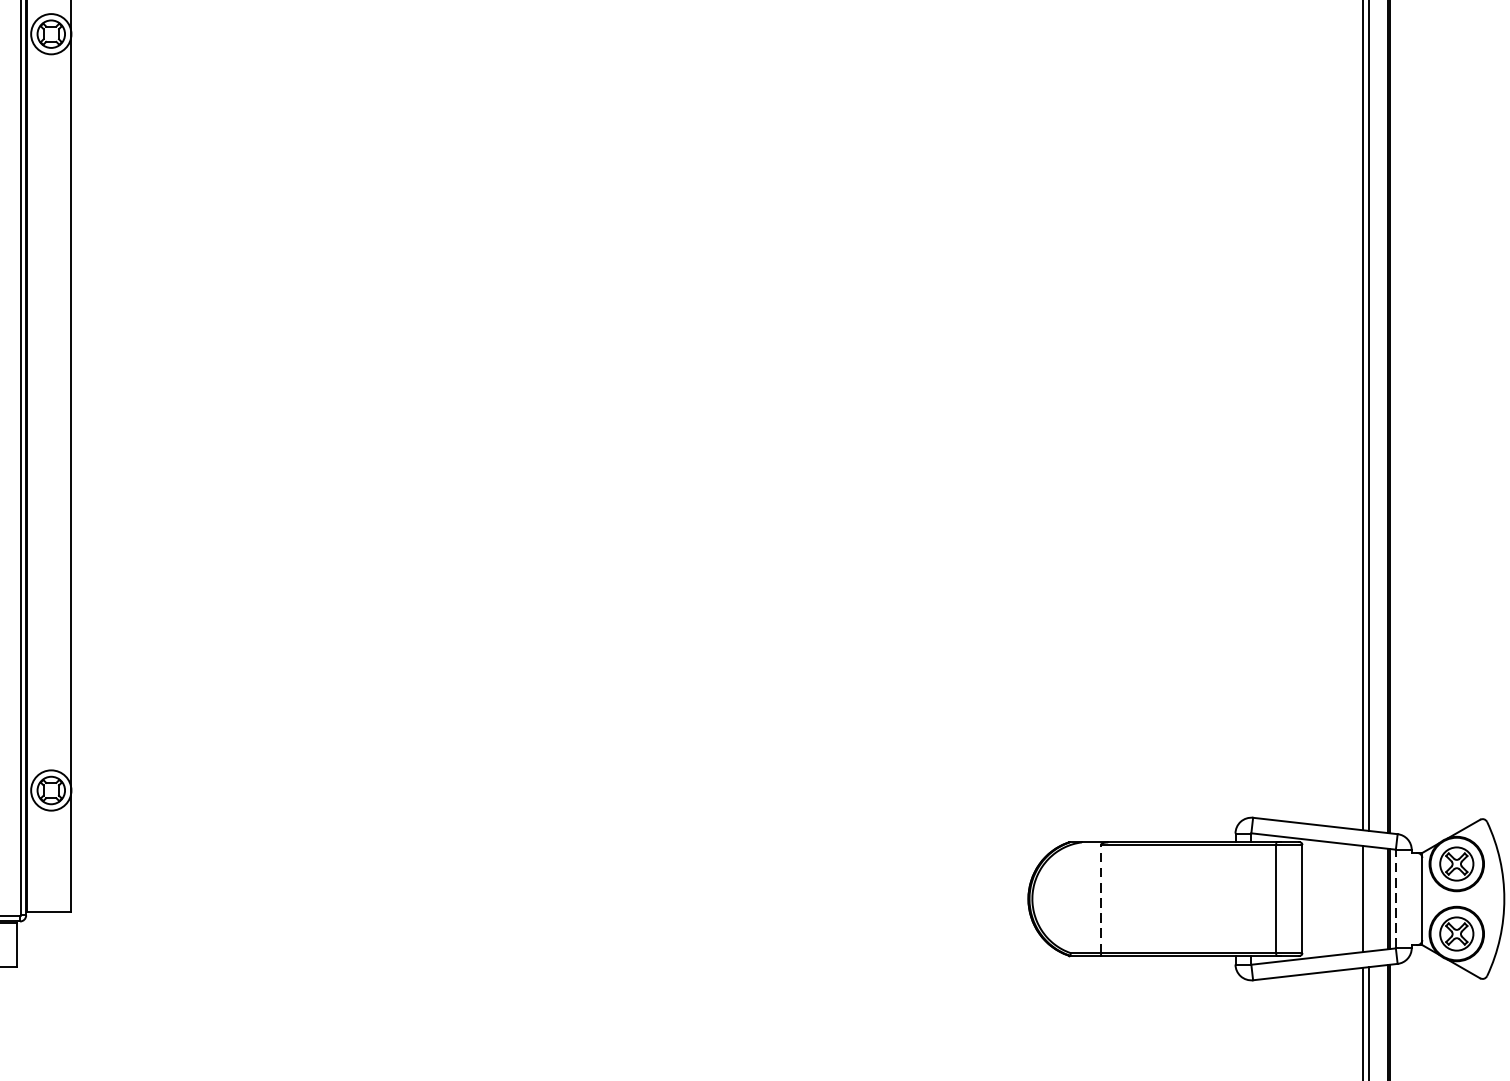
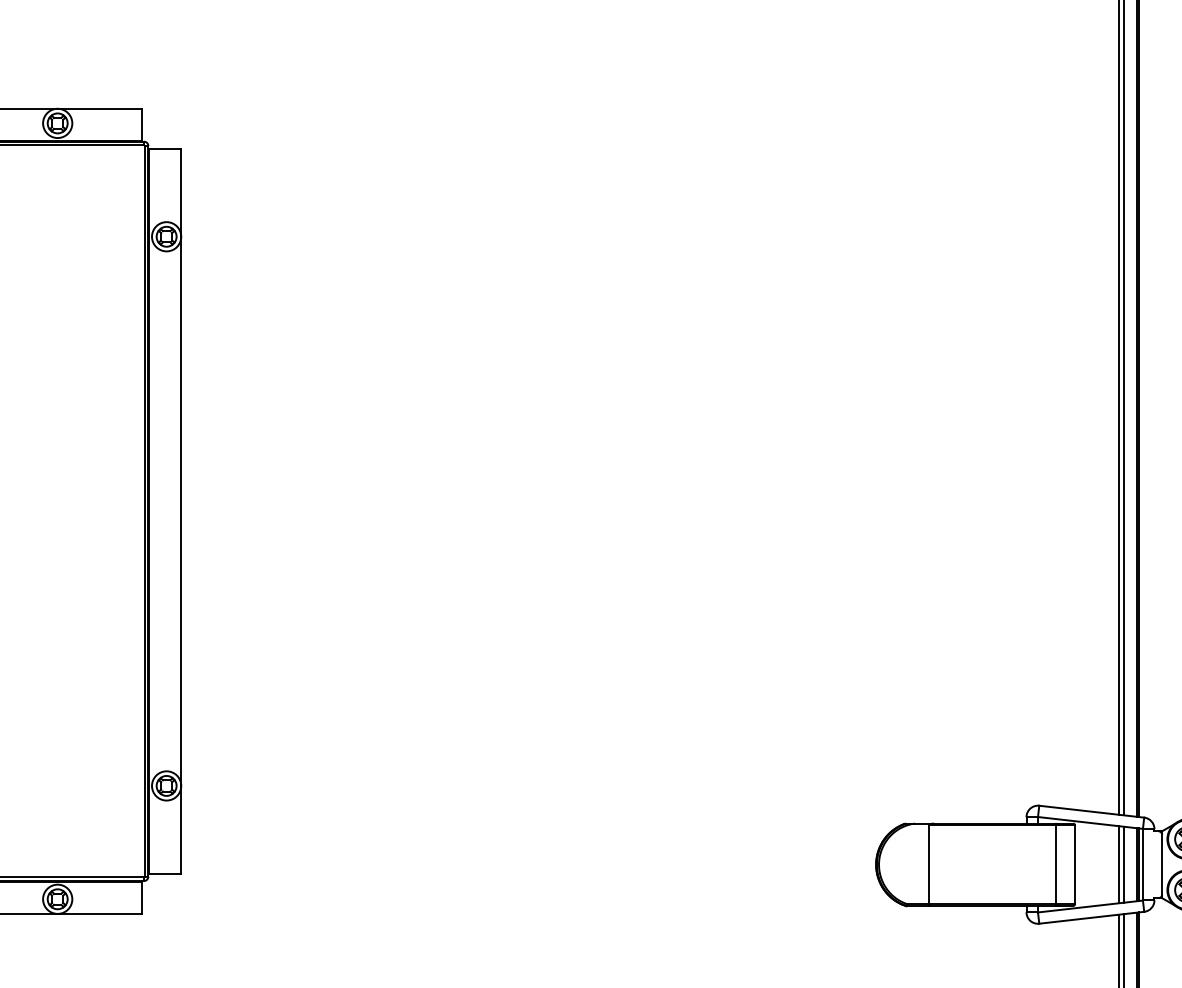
line: (1100, 898) -> (928, 864), dashed -> solid
line: (1369, 898) -> (1123, 864), added
line: (1396, 898) -> (1143, 864), dashed -> solid

